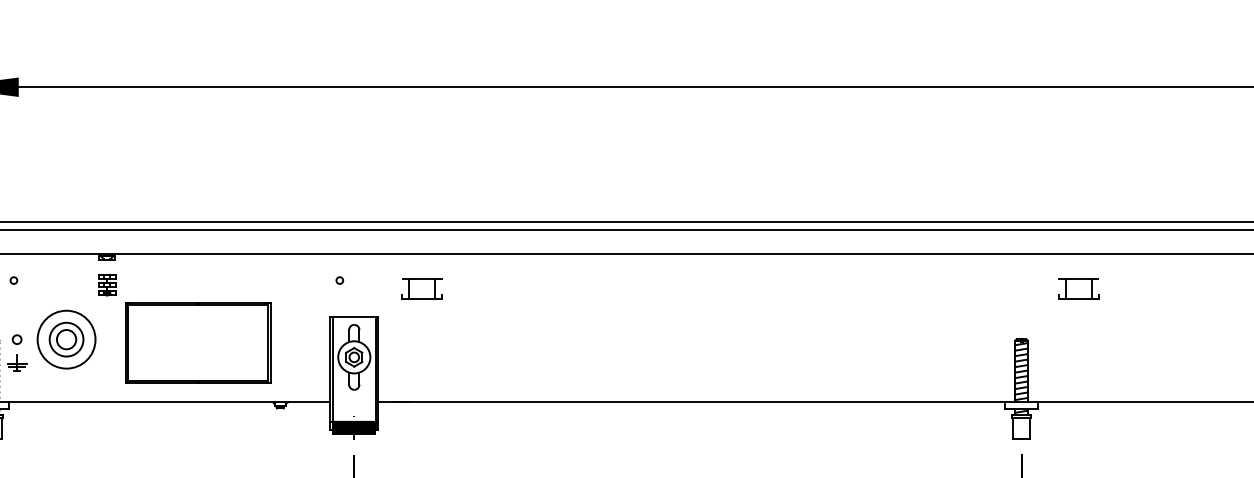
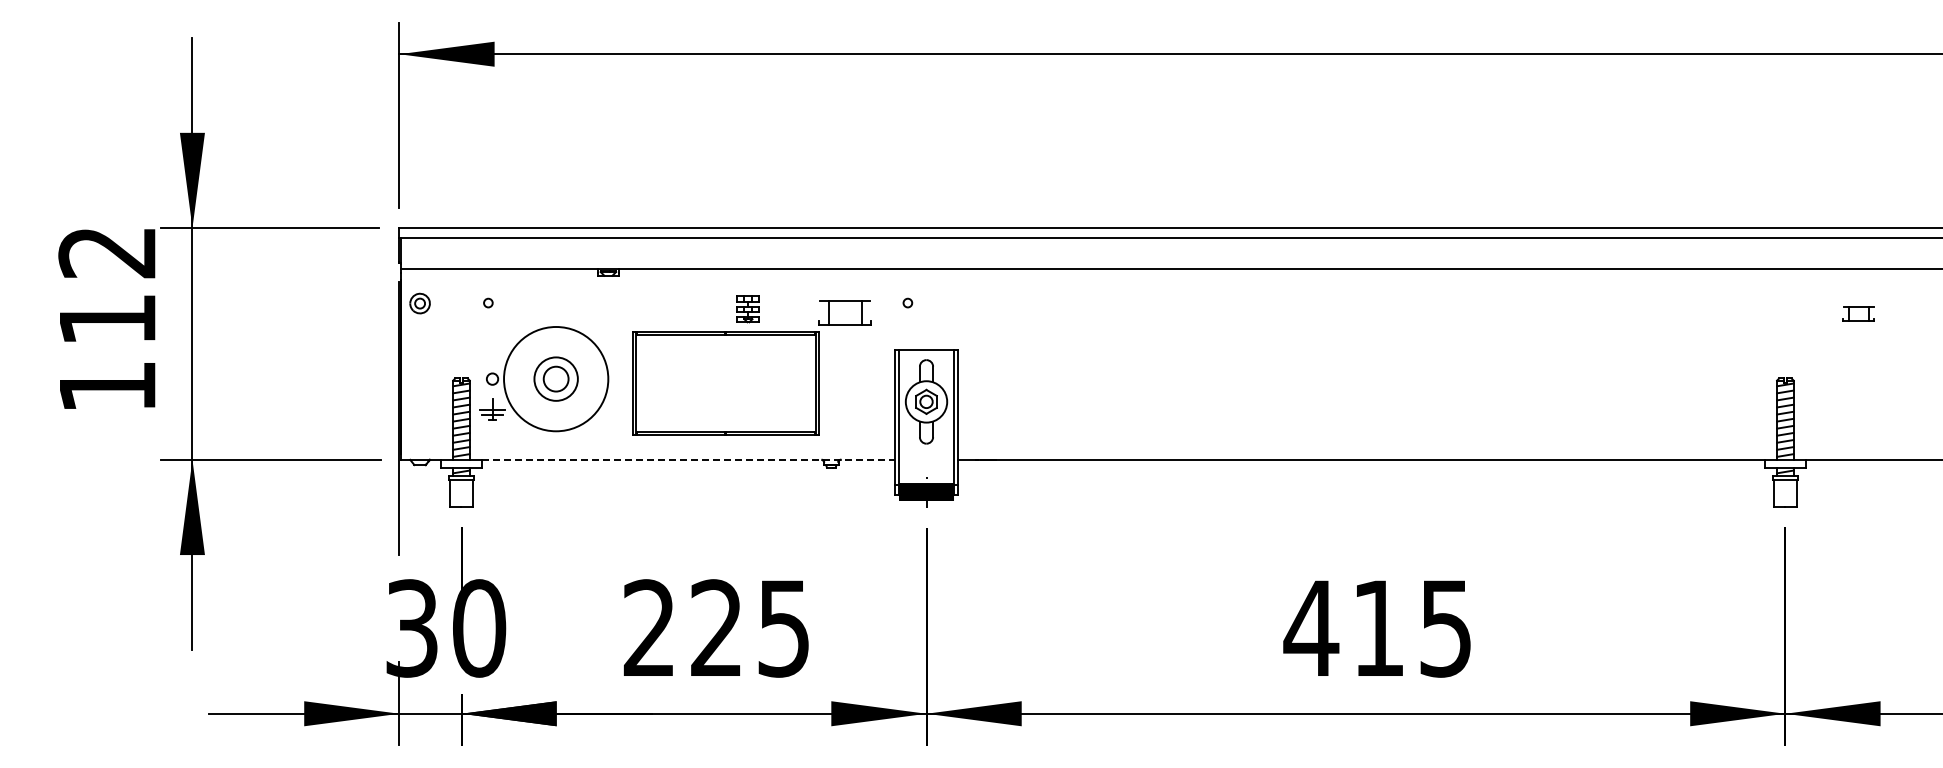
part: (106, 285) -> (747, 309), moved
part: (421, 288) -> (844, 312), moved
part: (1078, 288) -> (1858, 313), size x0.6
circle: (66, 339) -> (555, 378), size x1.4
line: (169, 402) -> (688, 459), solid -> dashed

